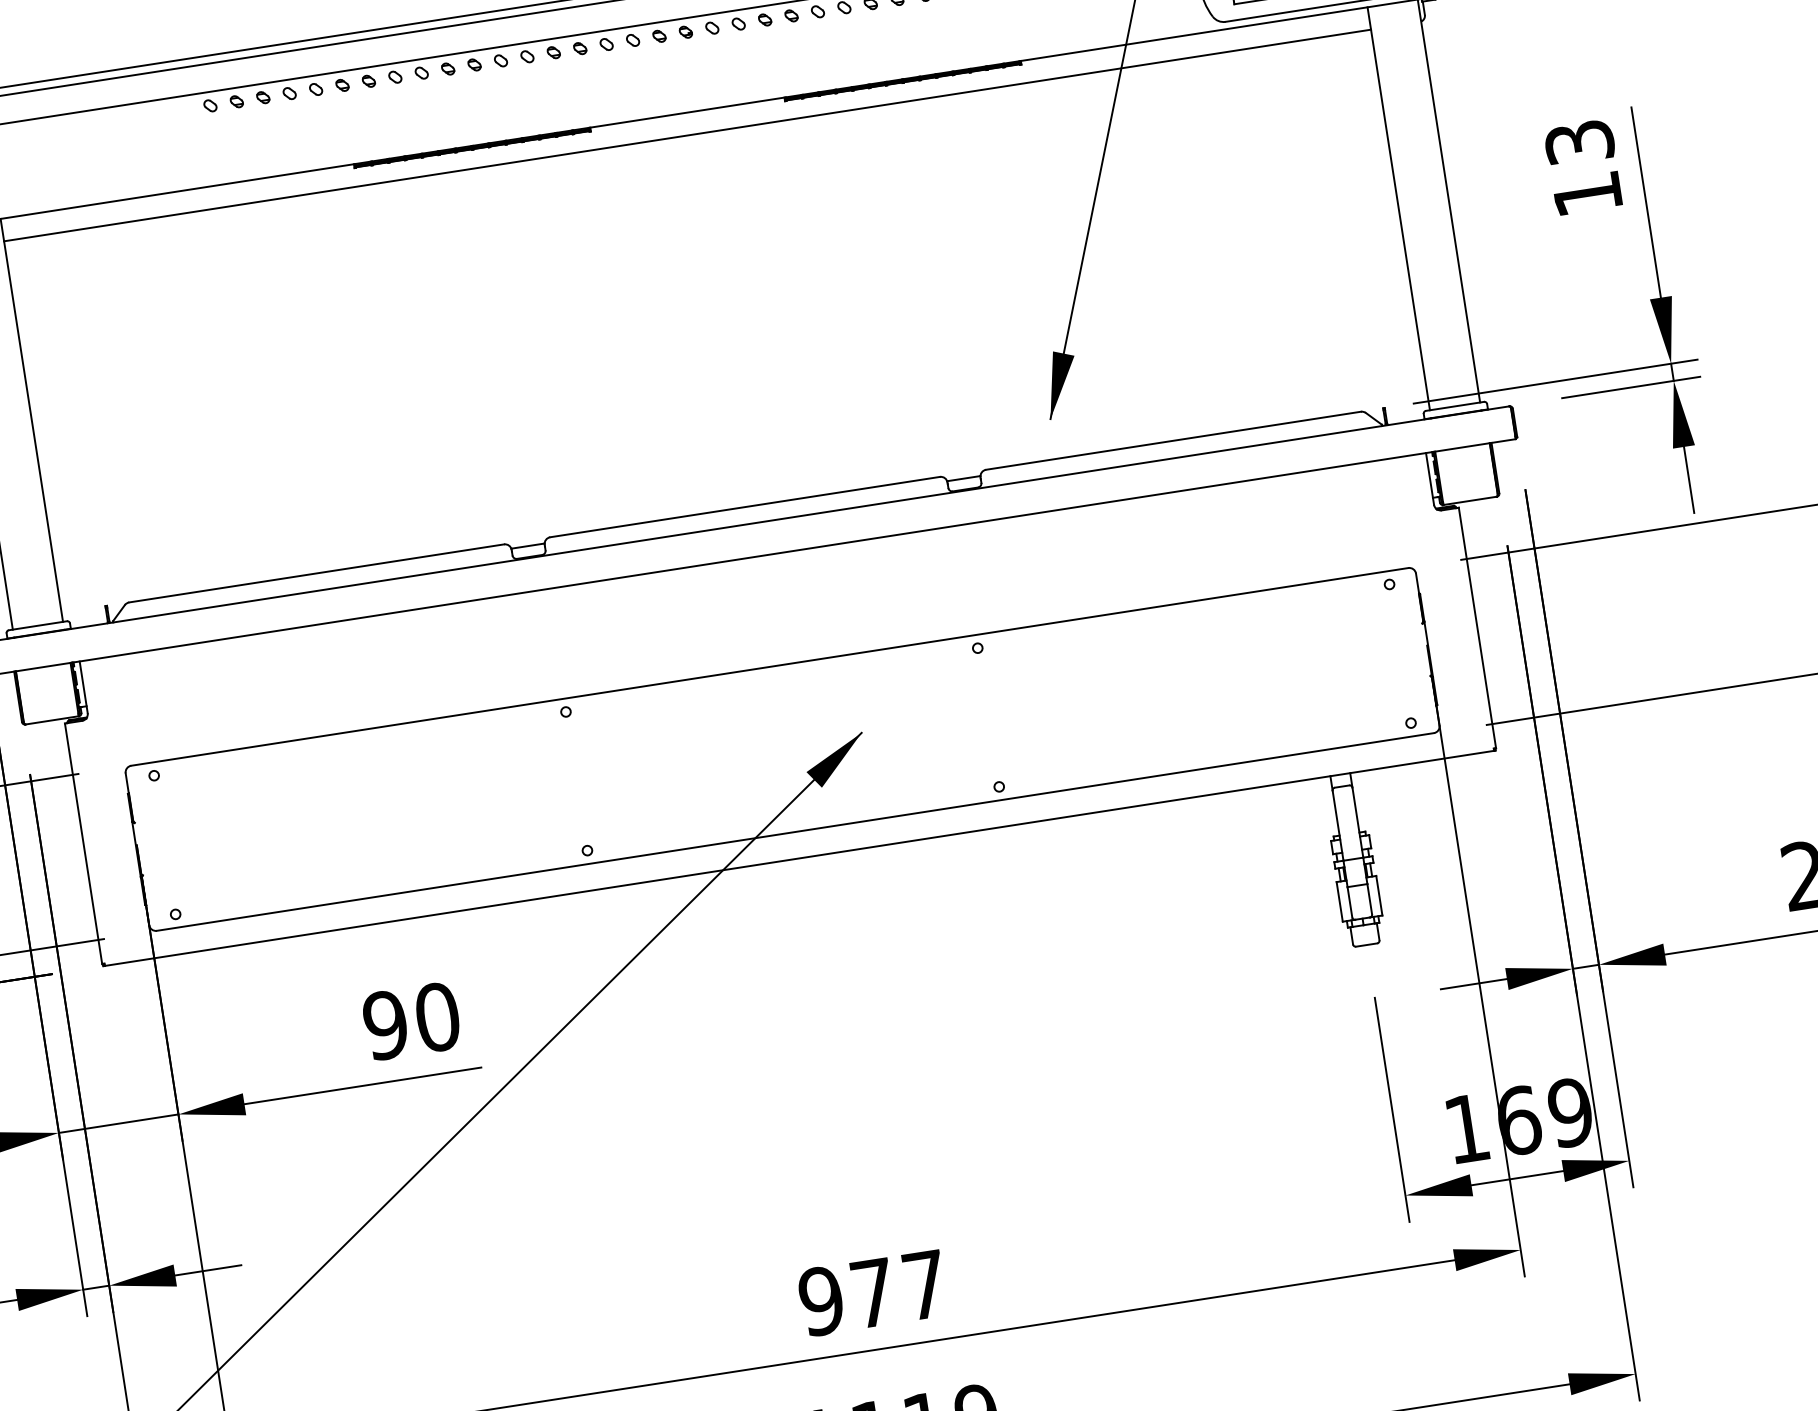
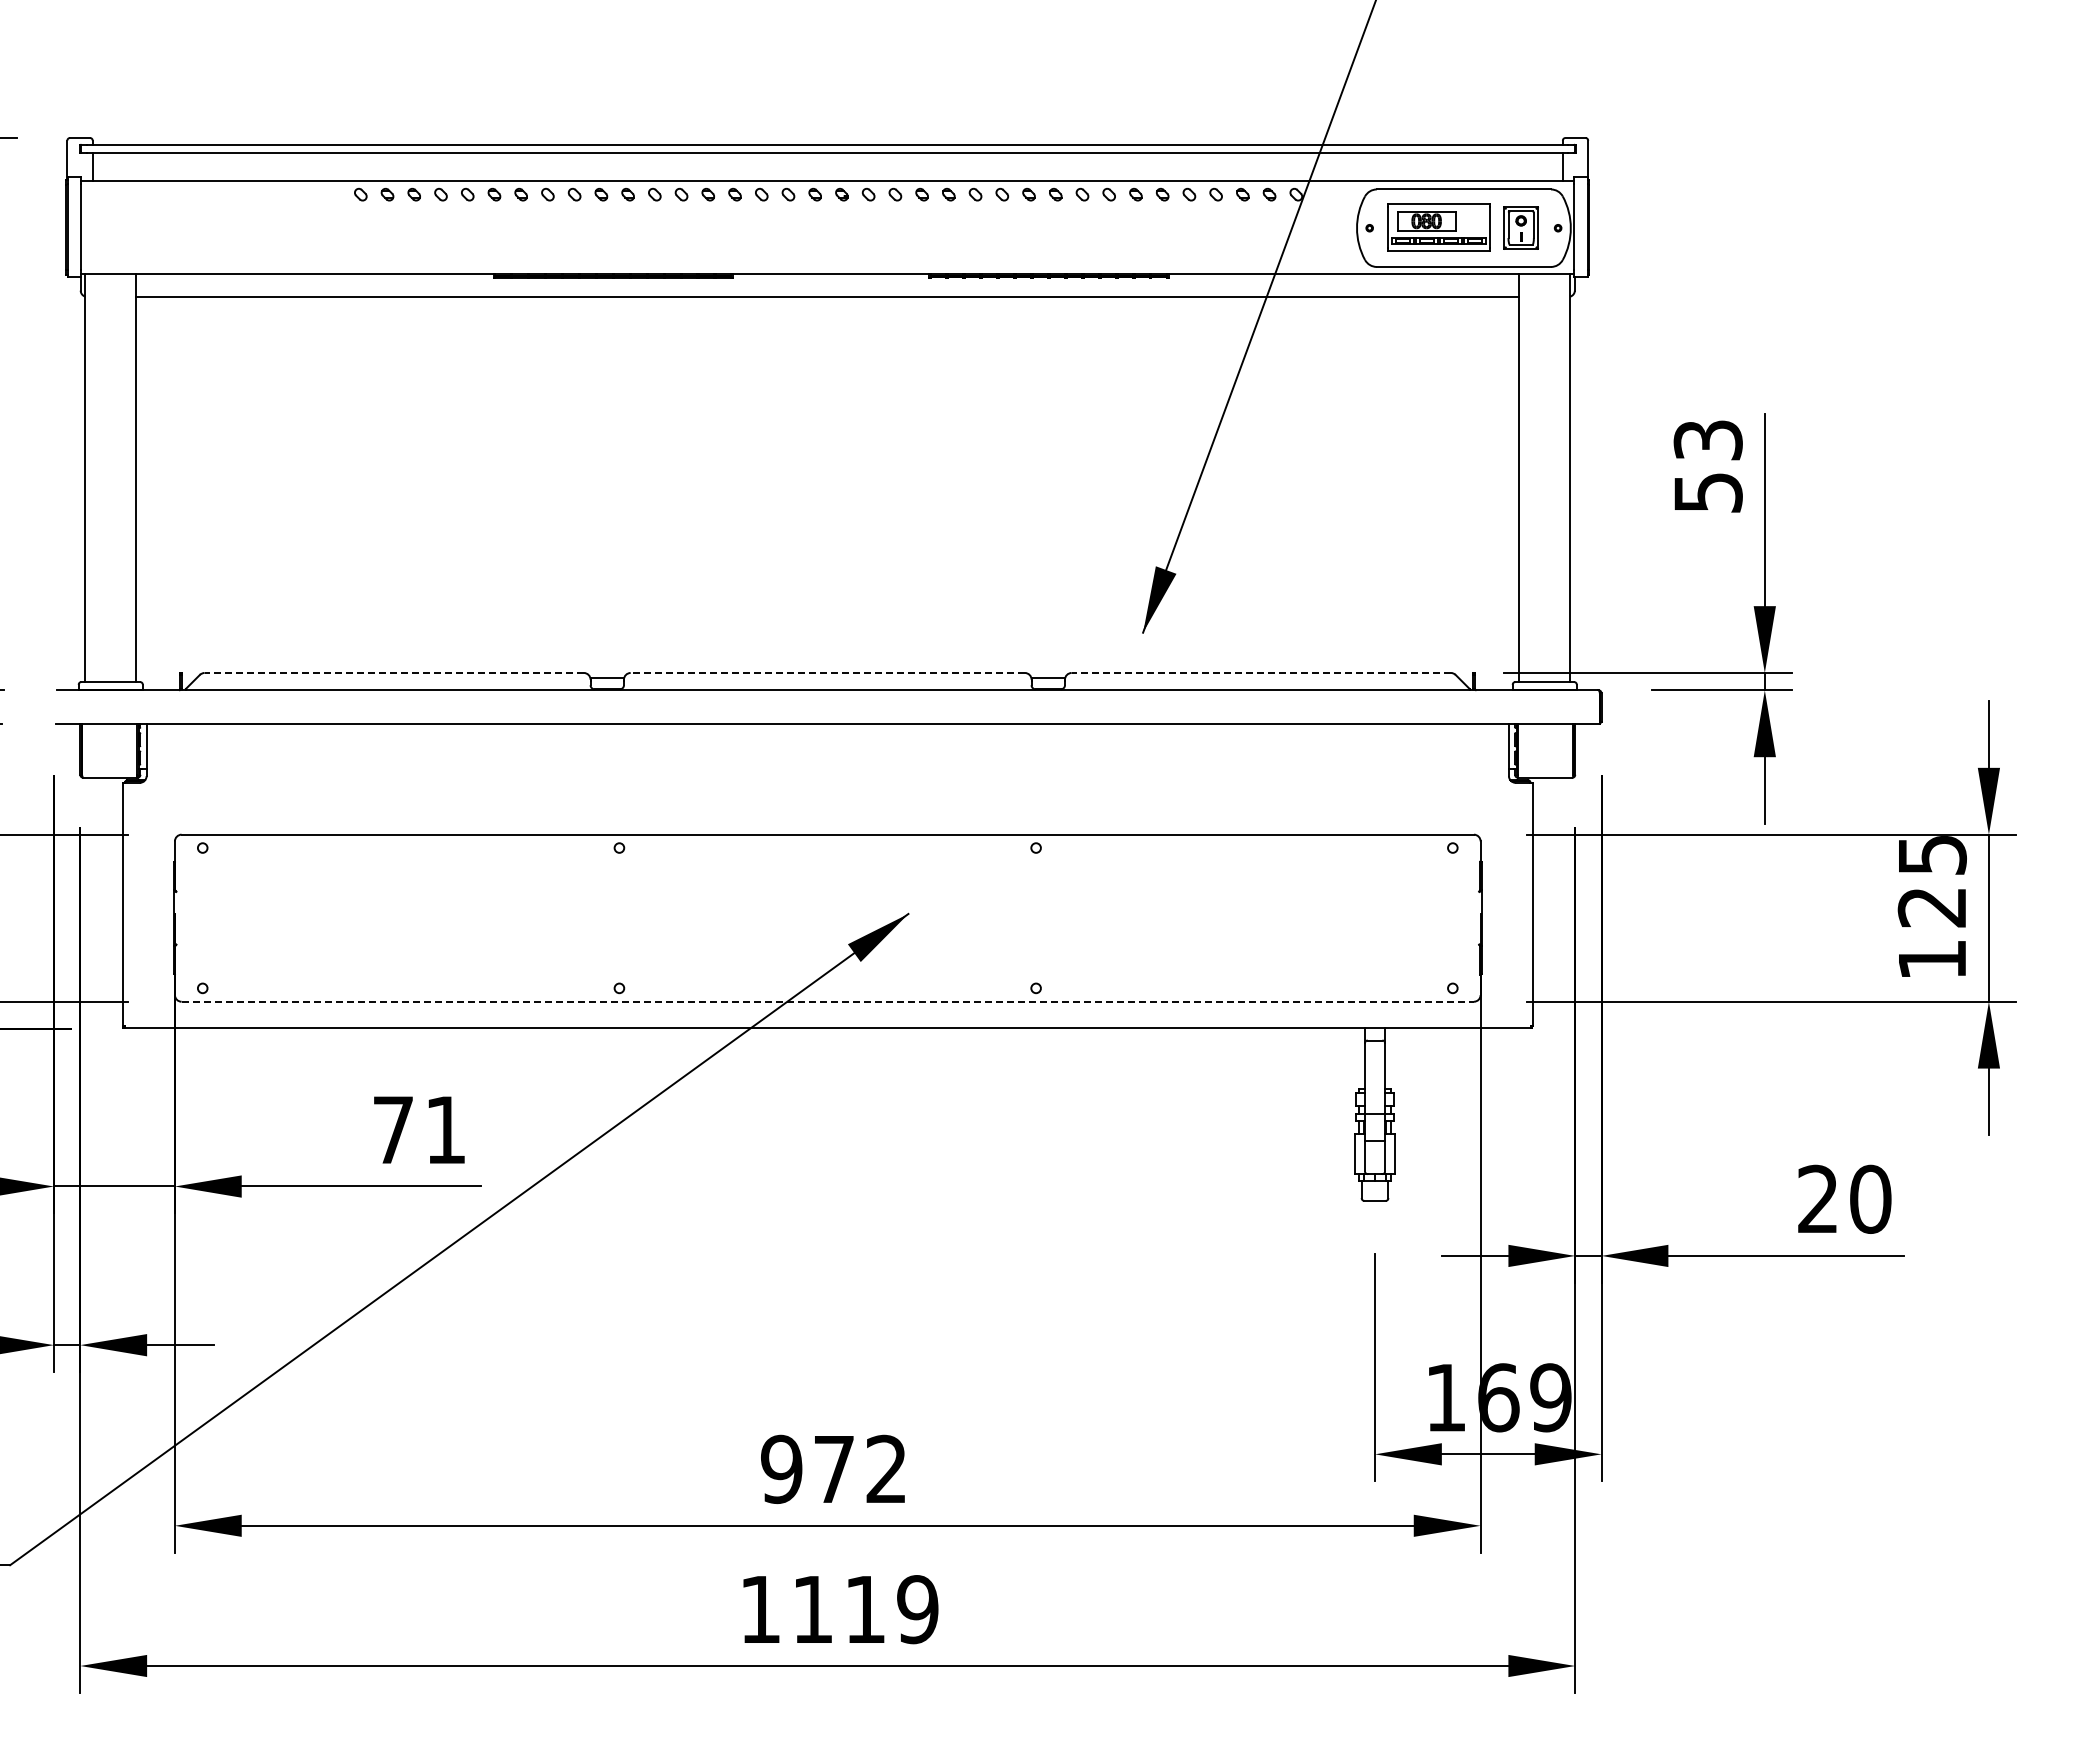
text: (1587, 193) -> (1708, 492), 13 -> 53
line: (1173, 440) -> (1261, 672), solid -> dashed
line: (744, 506) -> (827, 672), solid -> dashed
line: (316, 572) -> (394, 672), solid -> dashed
line: (796, 831) -> (828, 1001), solid -> dashed
text: (411, 1020) -> (419, 1129), 90 -> 71
text: (923, 1284) -> (885, 1468), 977 -> 972

